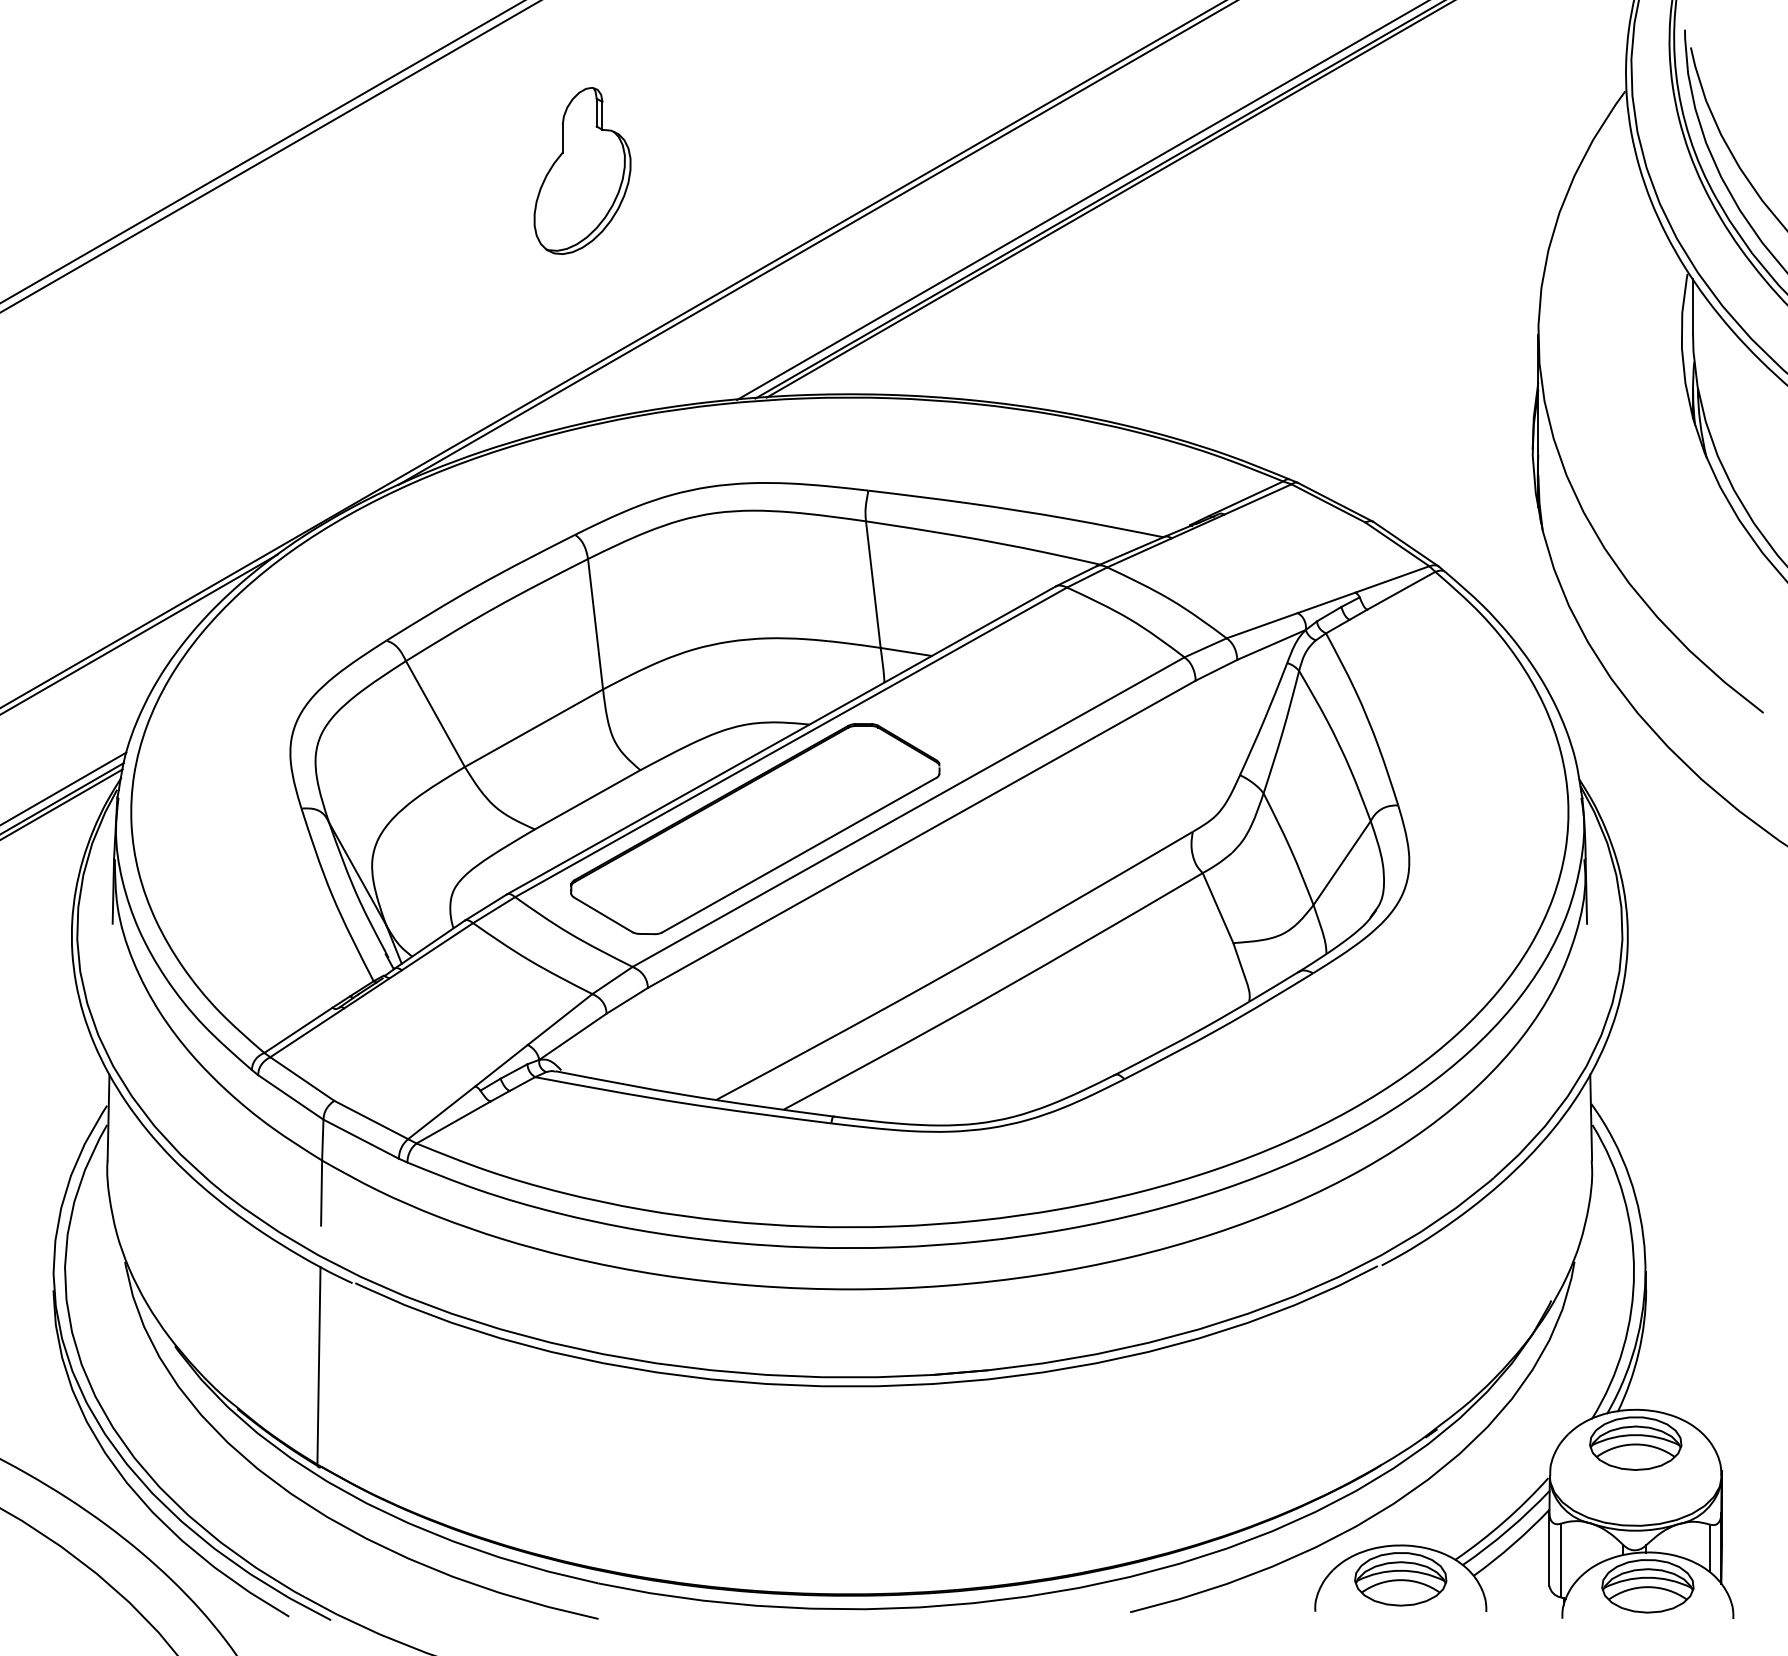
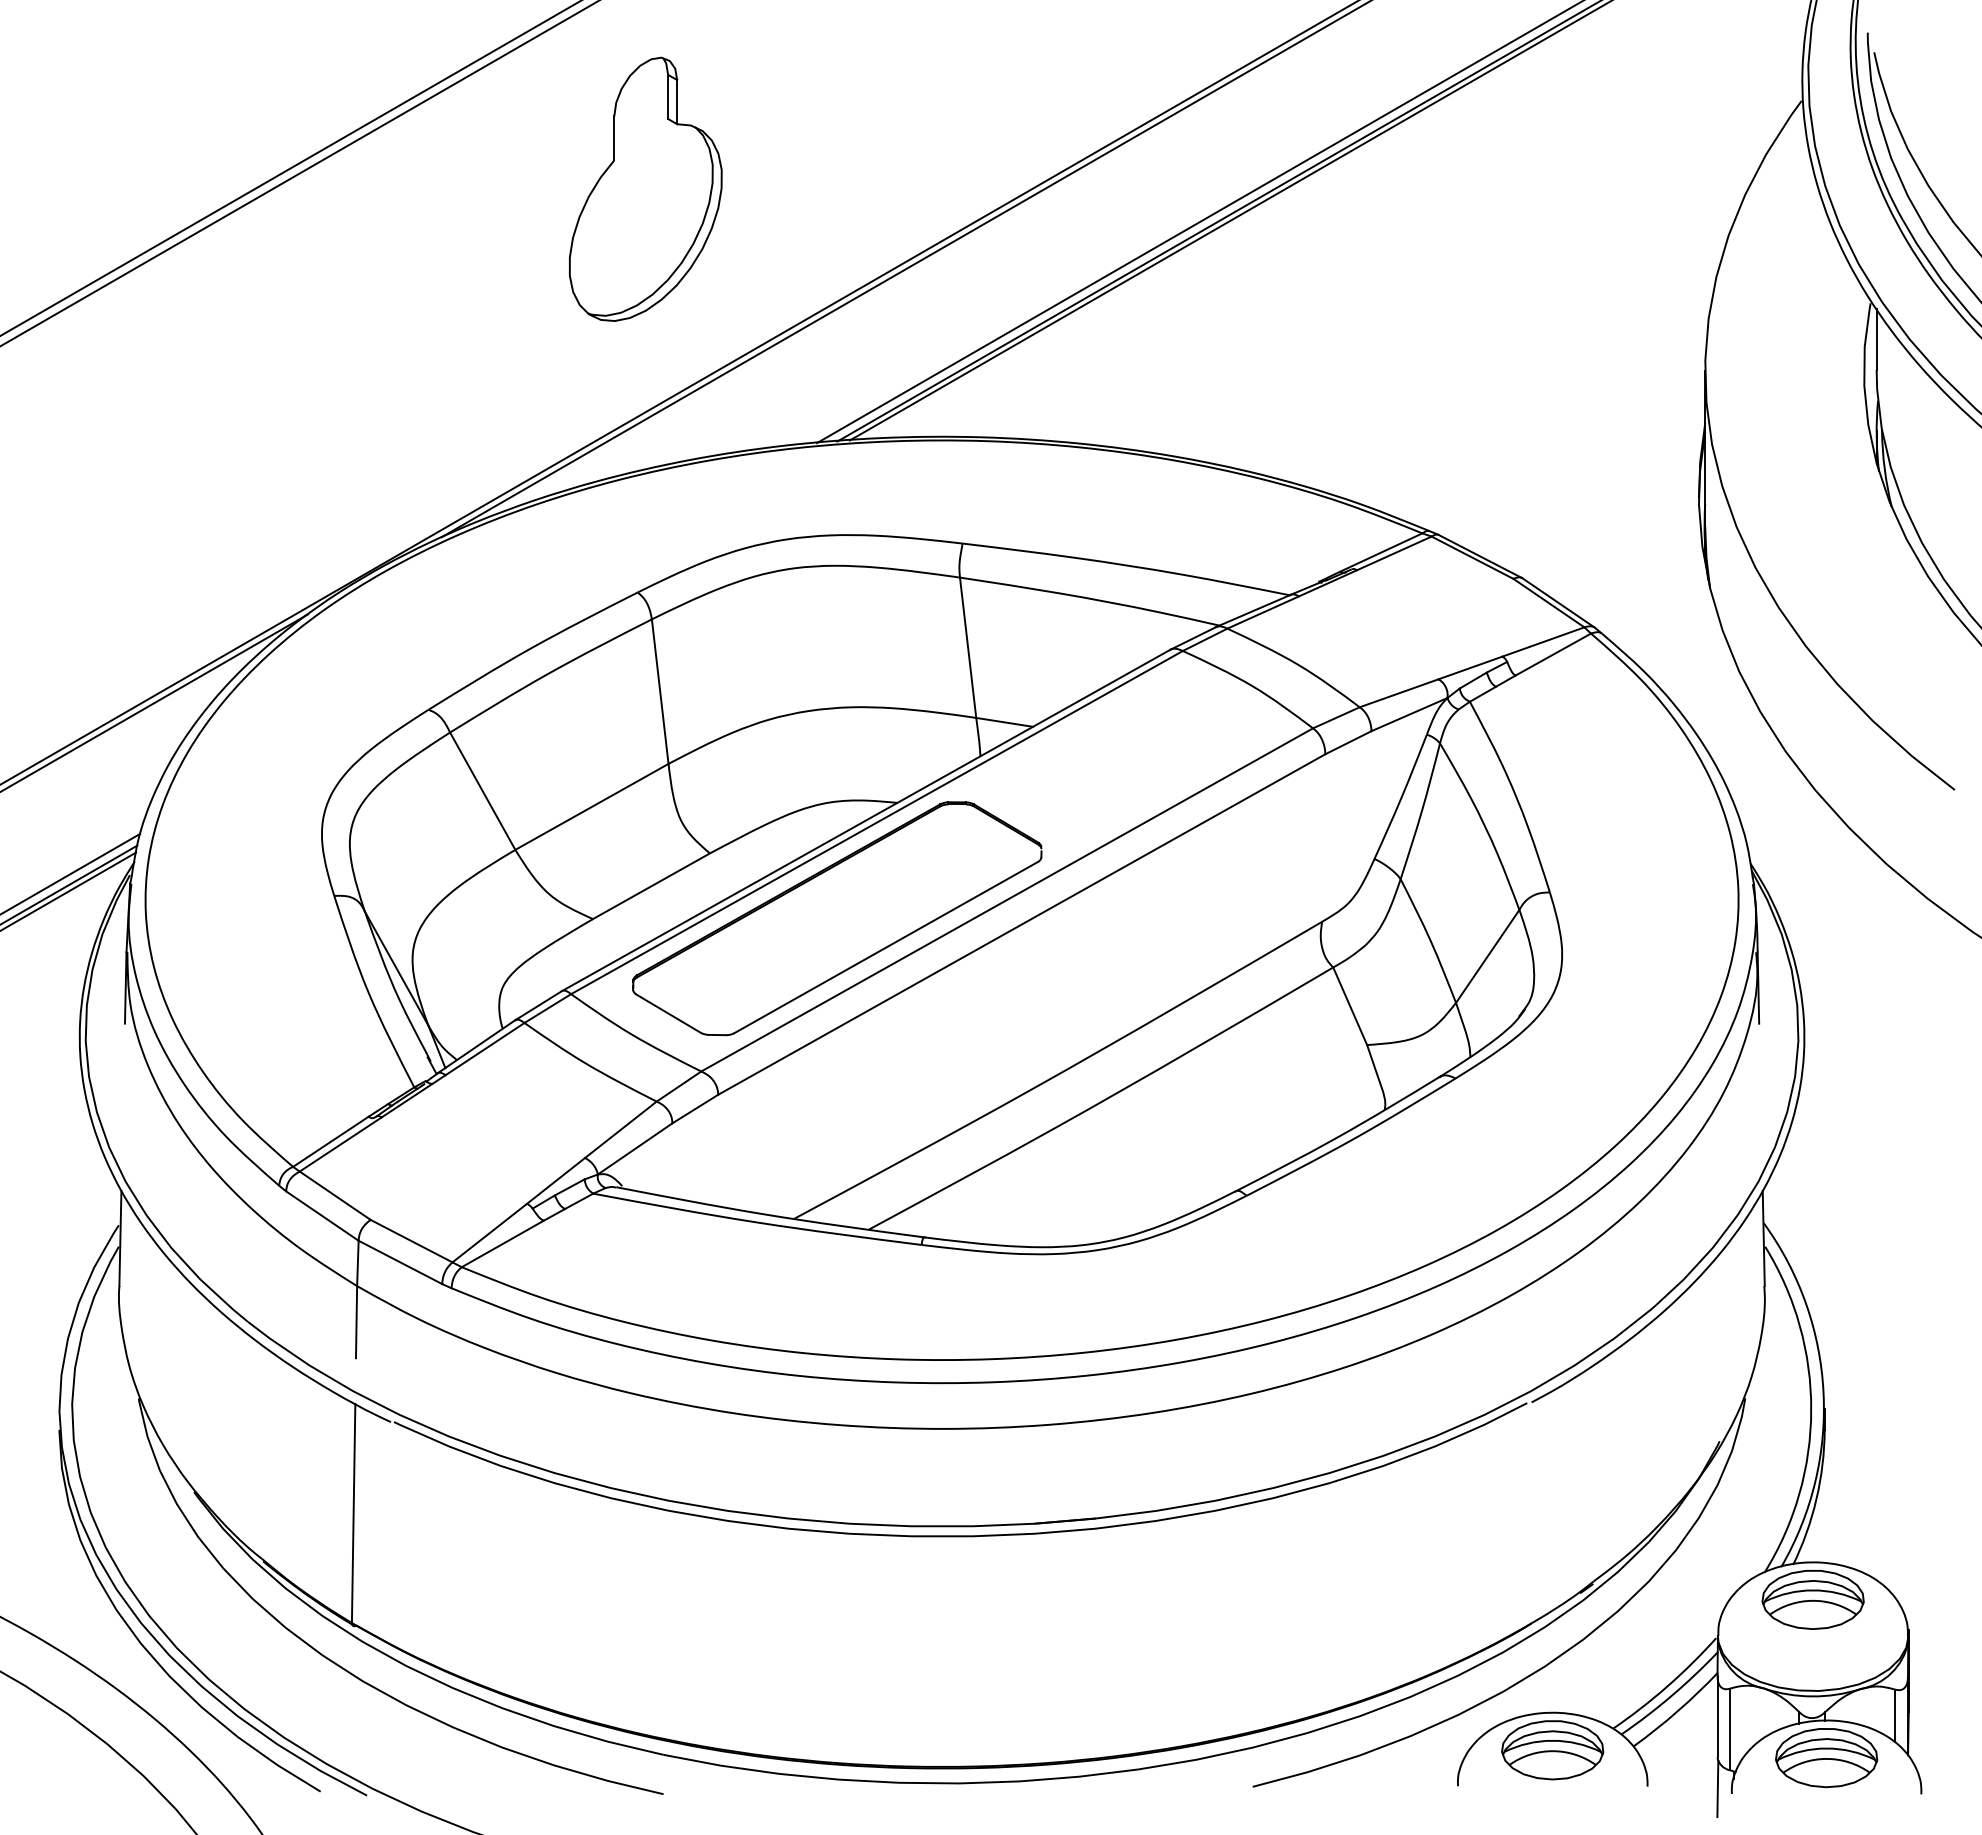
part: (582, 170) -> (645, 188), size x1.43
line: (1549, 1614) -> (1717, 1789), added

